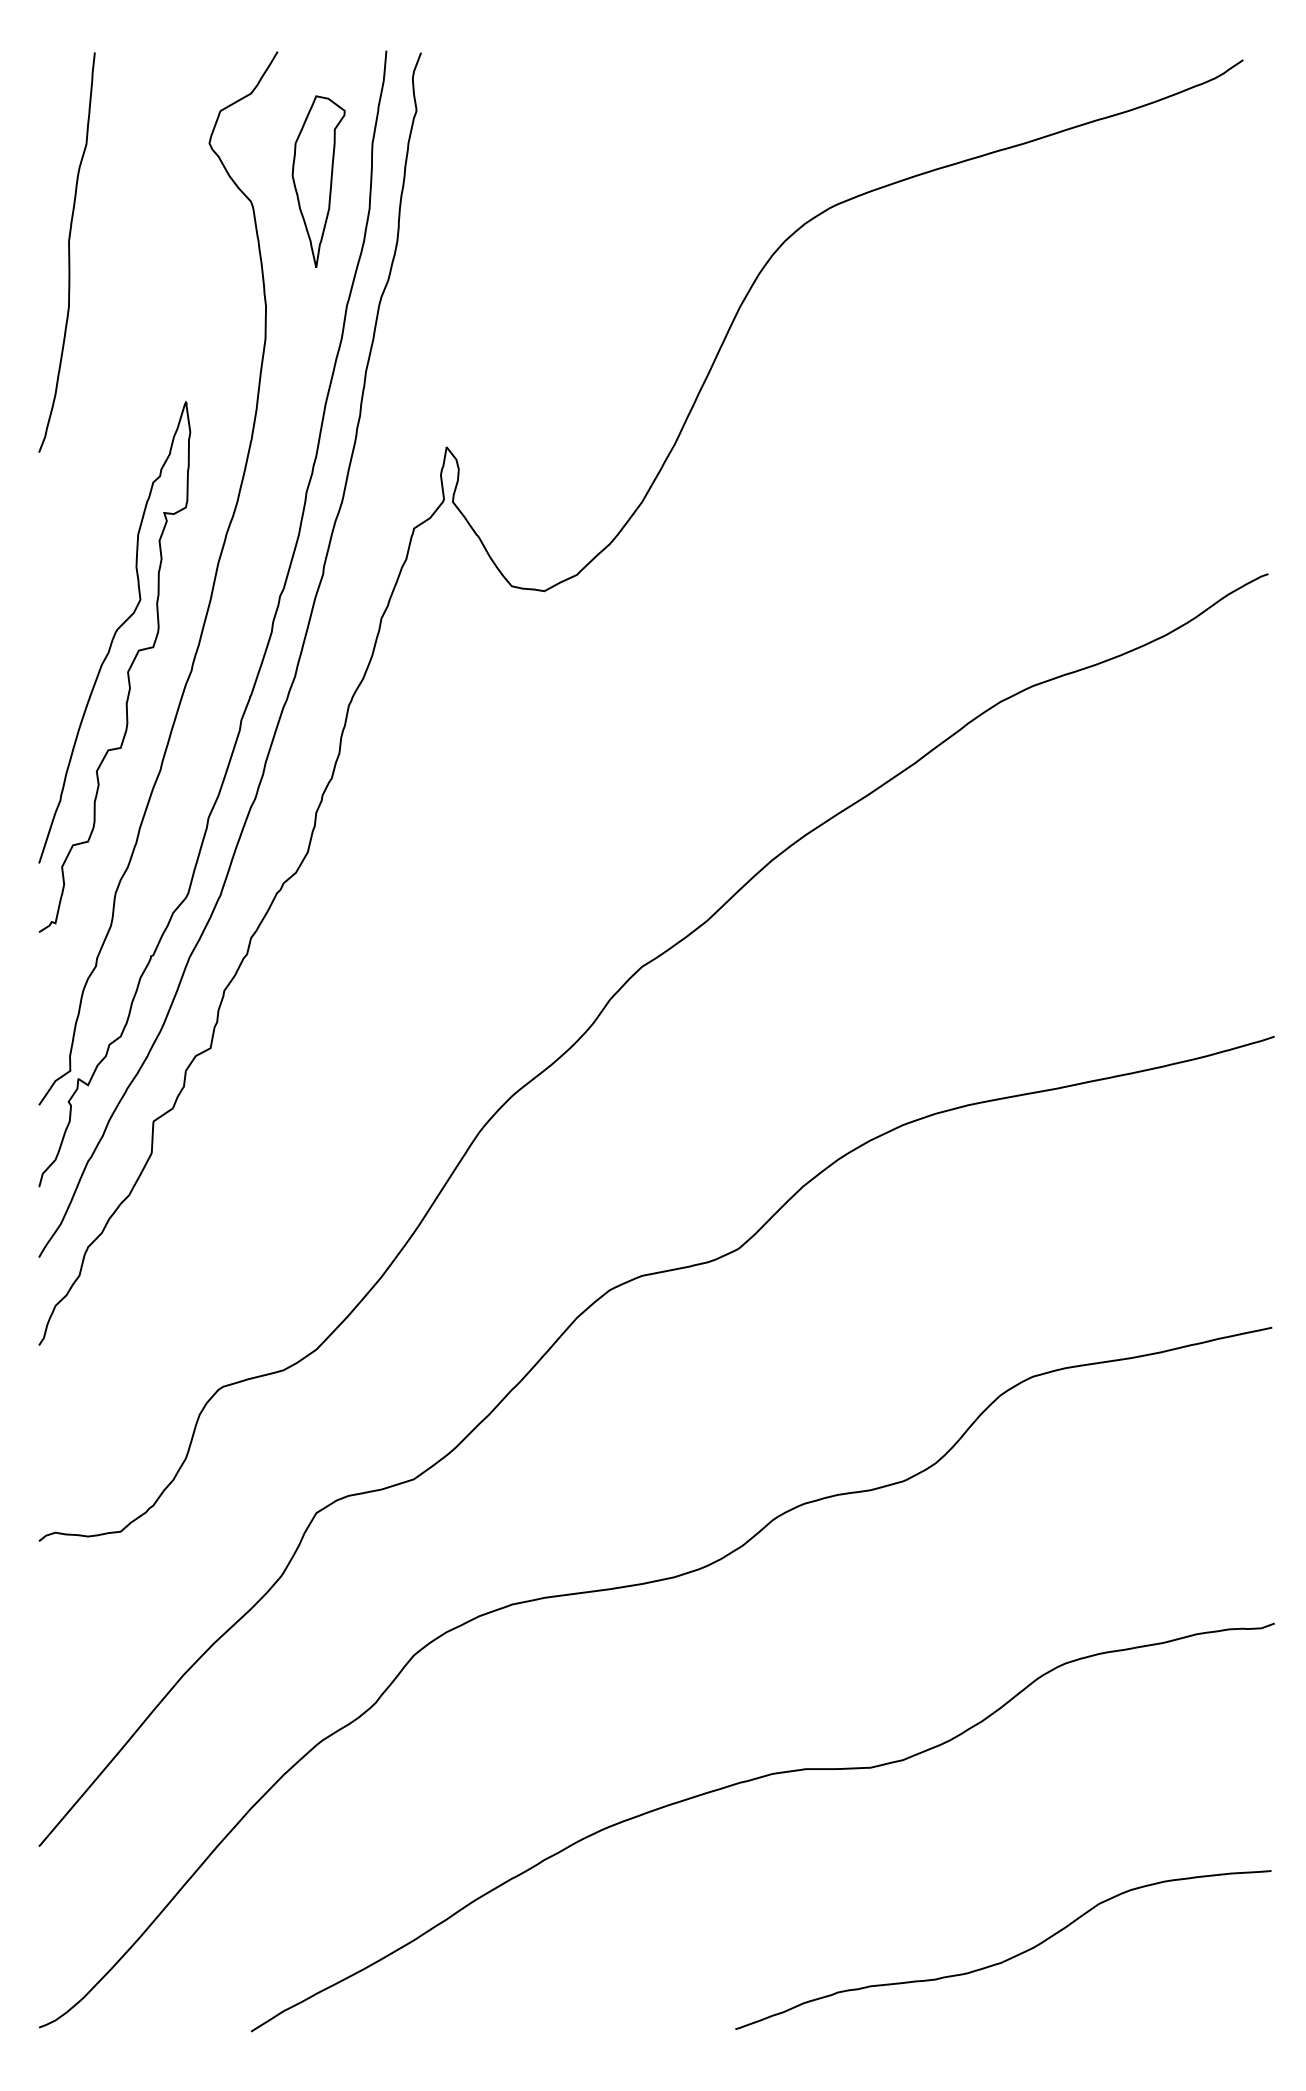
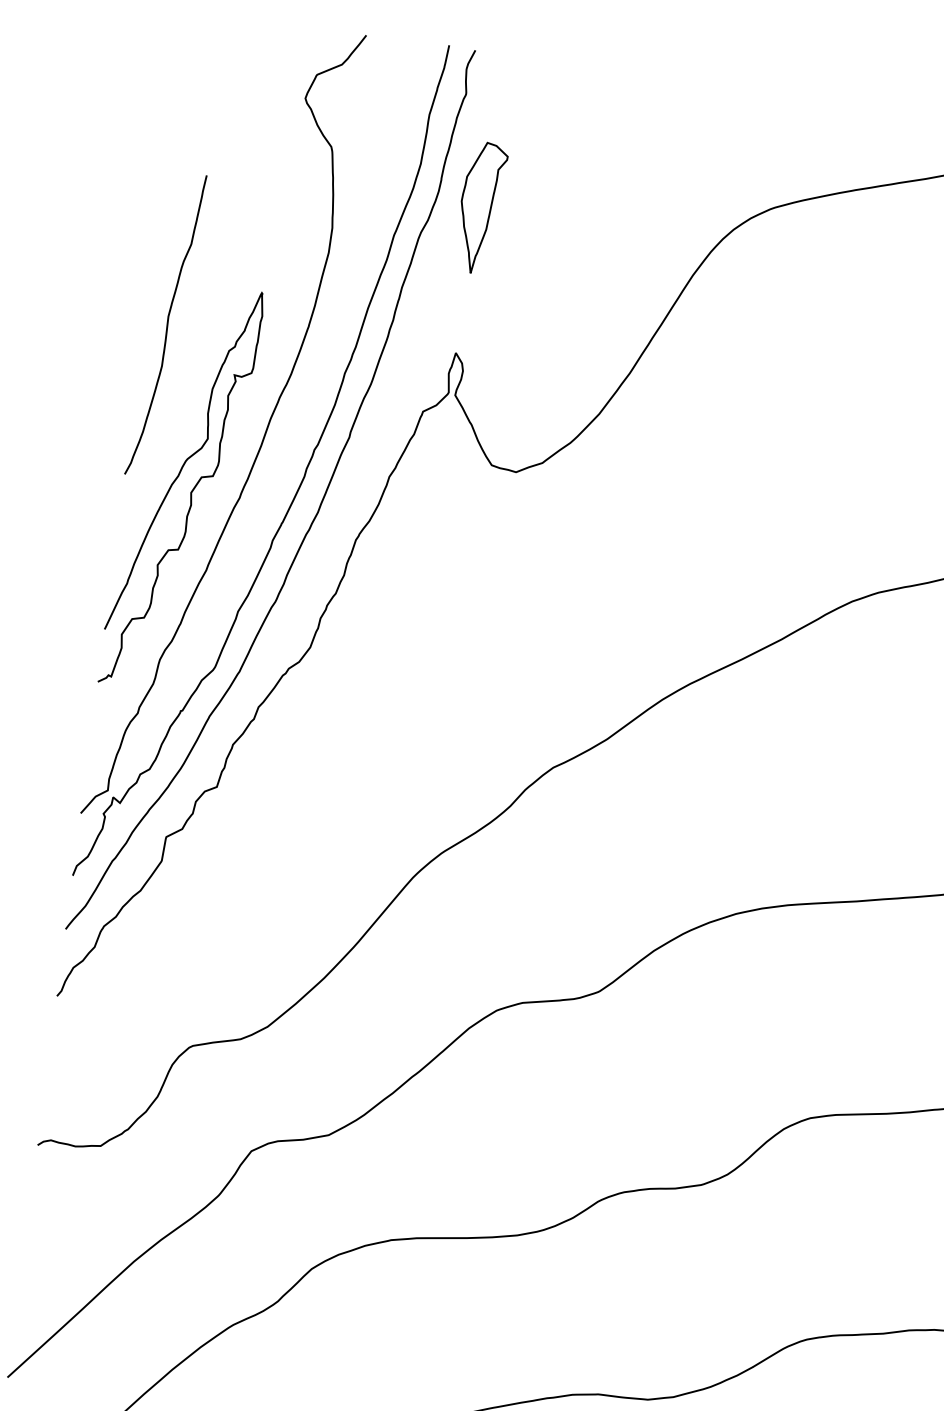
part: (318, 181) -> (480, 207), moved
curve: (68, 252) -> (166, 325), moved

